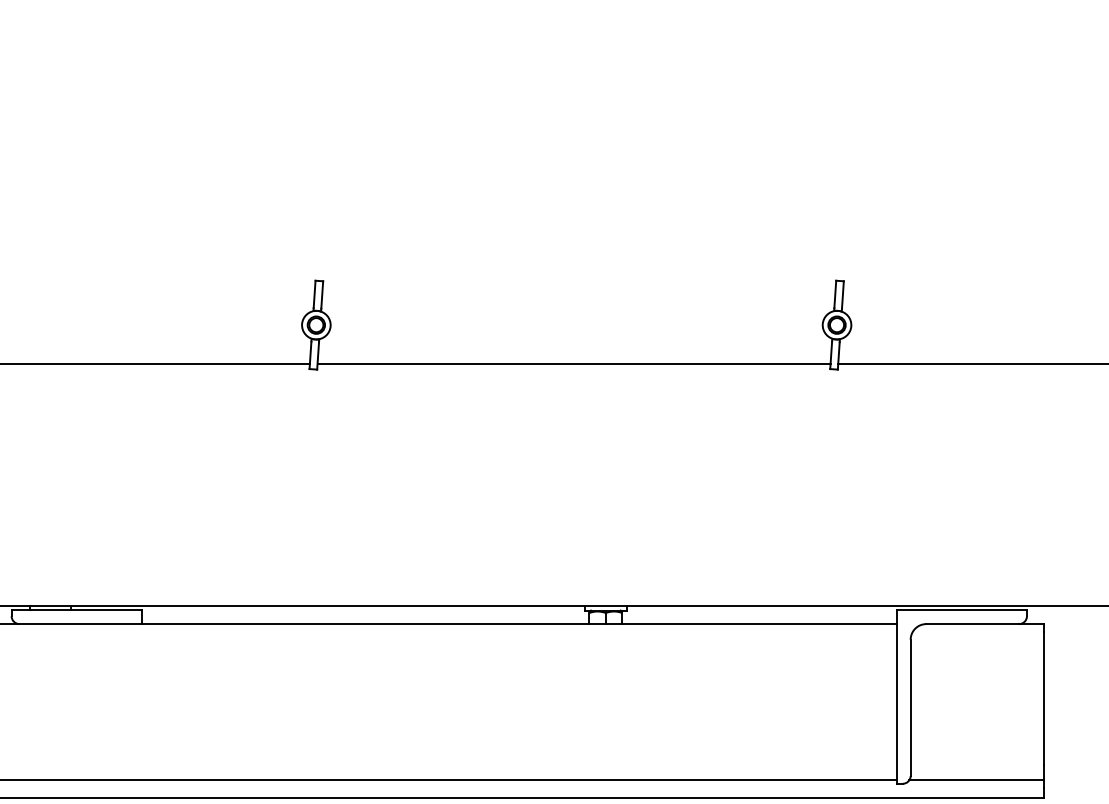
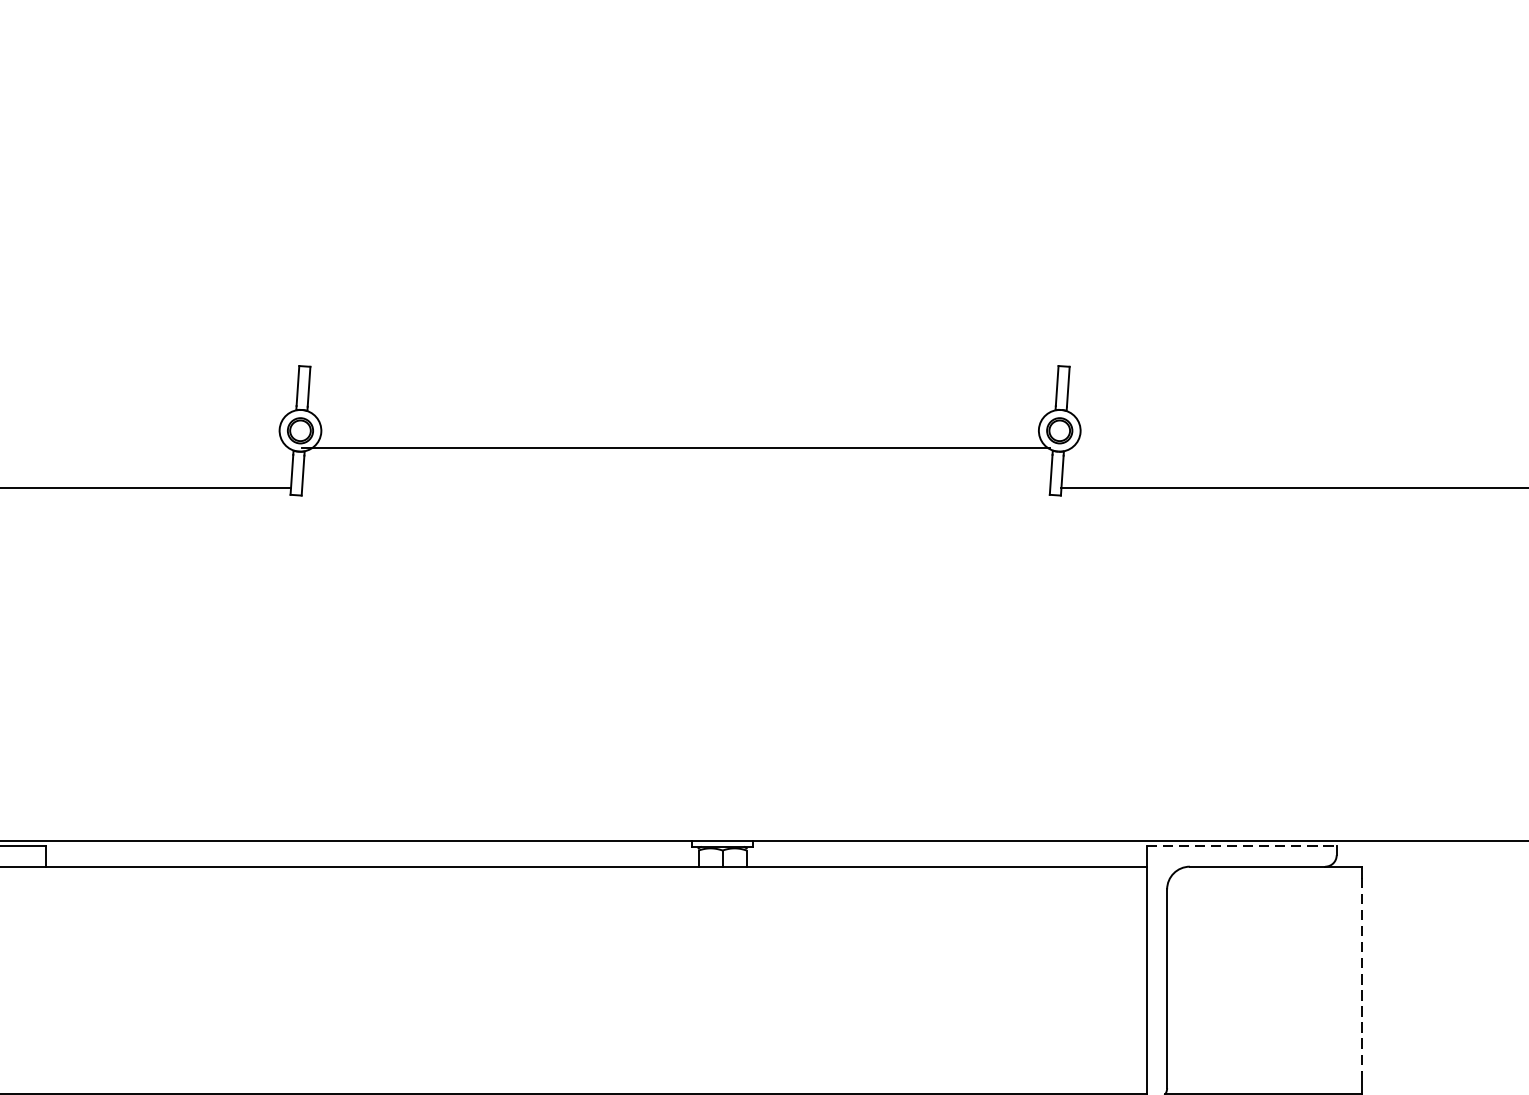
line: (573, 364) -> (675, 448), moved
line: (962, 610) -> (1242, 846), solid -> dashed
line: (1044, 698) -> (1362, 975), solid -> dashed

